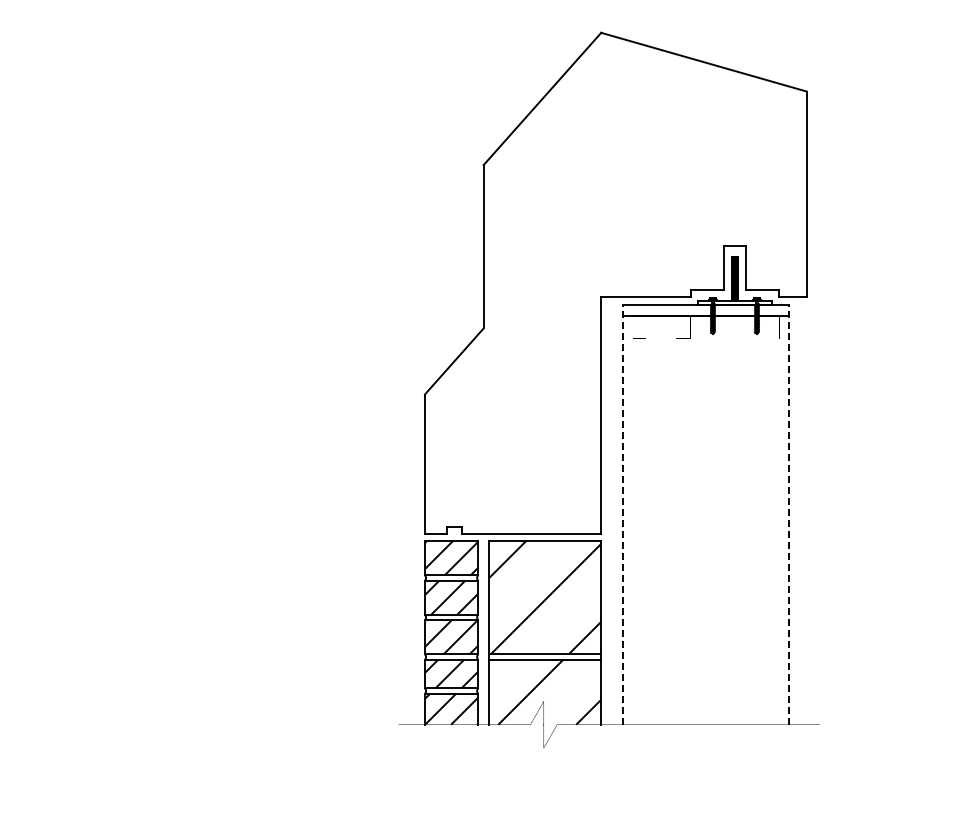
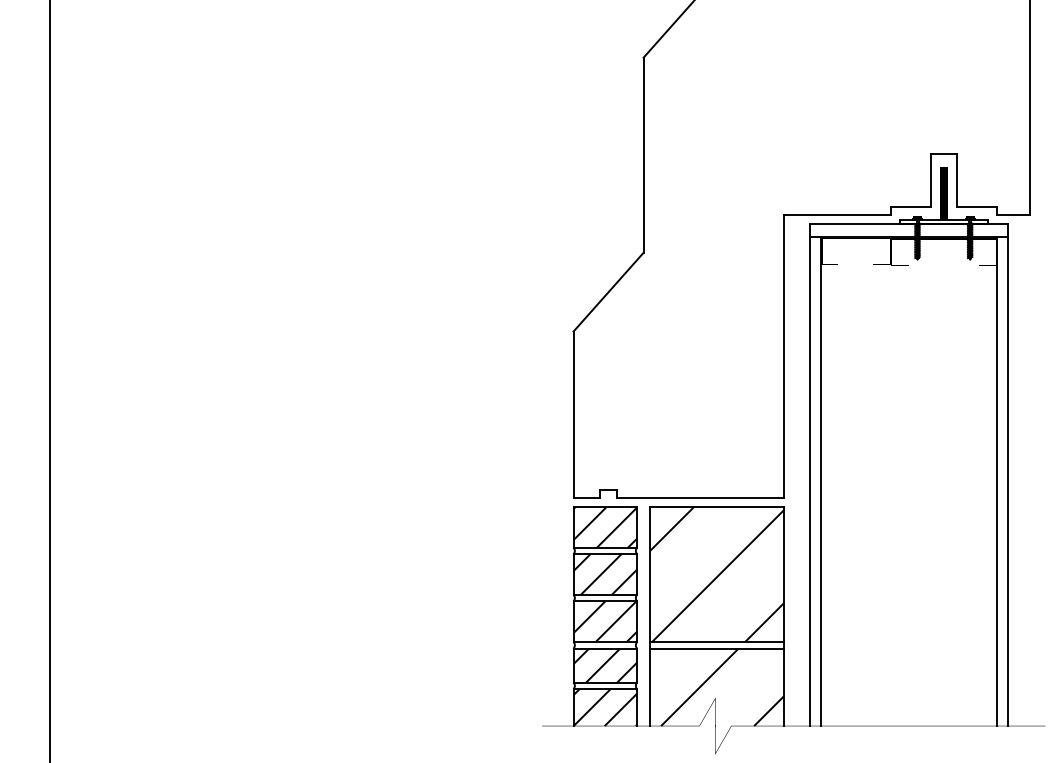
line: (623, 514) -> (810, 474), dashed -> solid
line: (788, 514) -> (1007, 474), dashed -> solid
line: (632, 519) -> (821, 480), added
line: (779, 519) -> (996, 480), added

